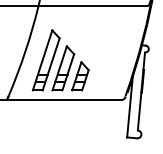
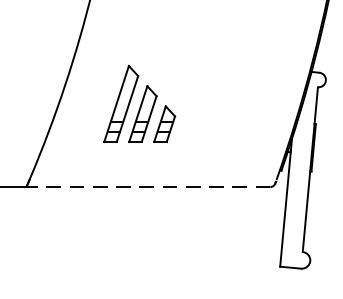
part: (60, 60) -> (139, 104), size x0.6
line: (64, 99) -> (147, 186), solid -> dashed

